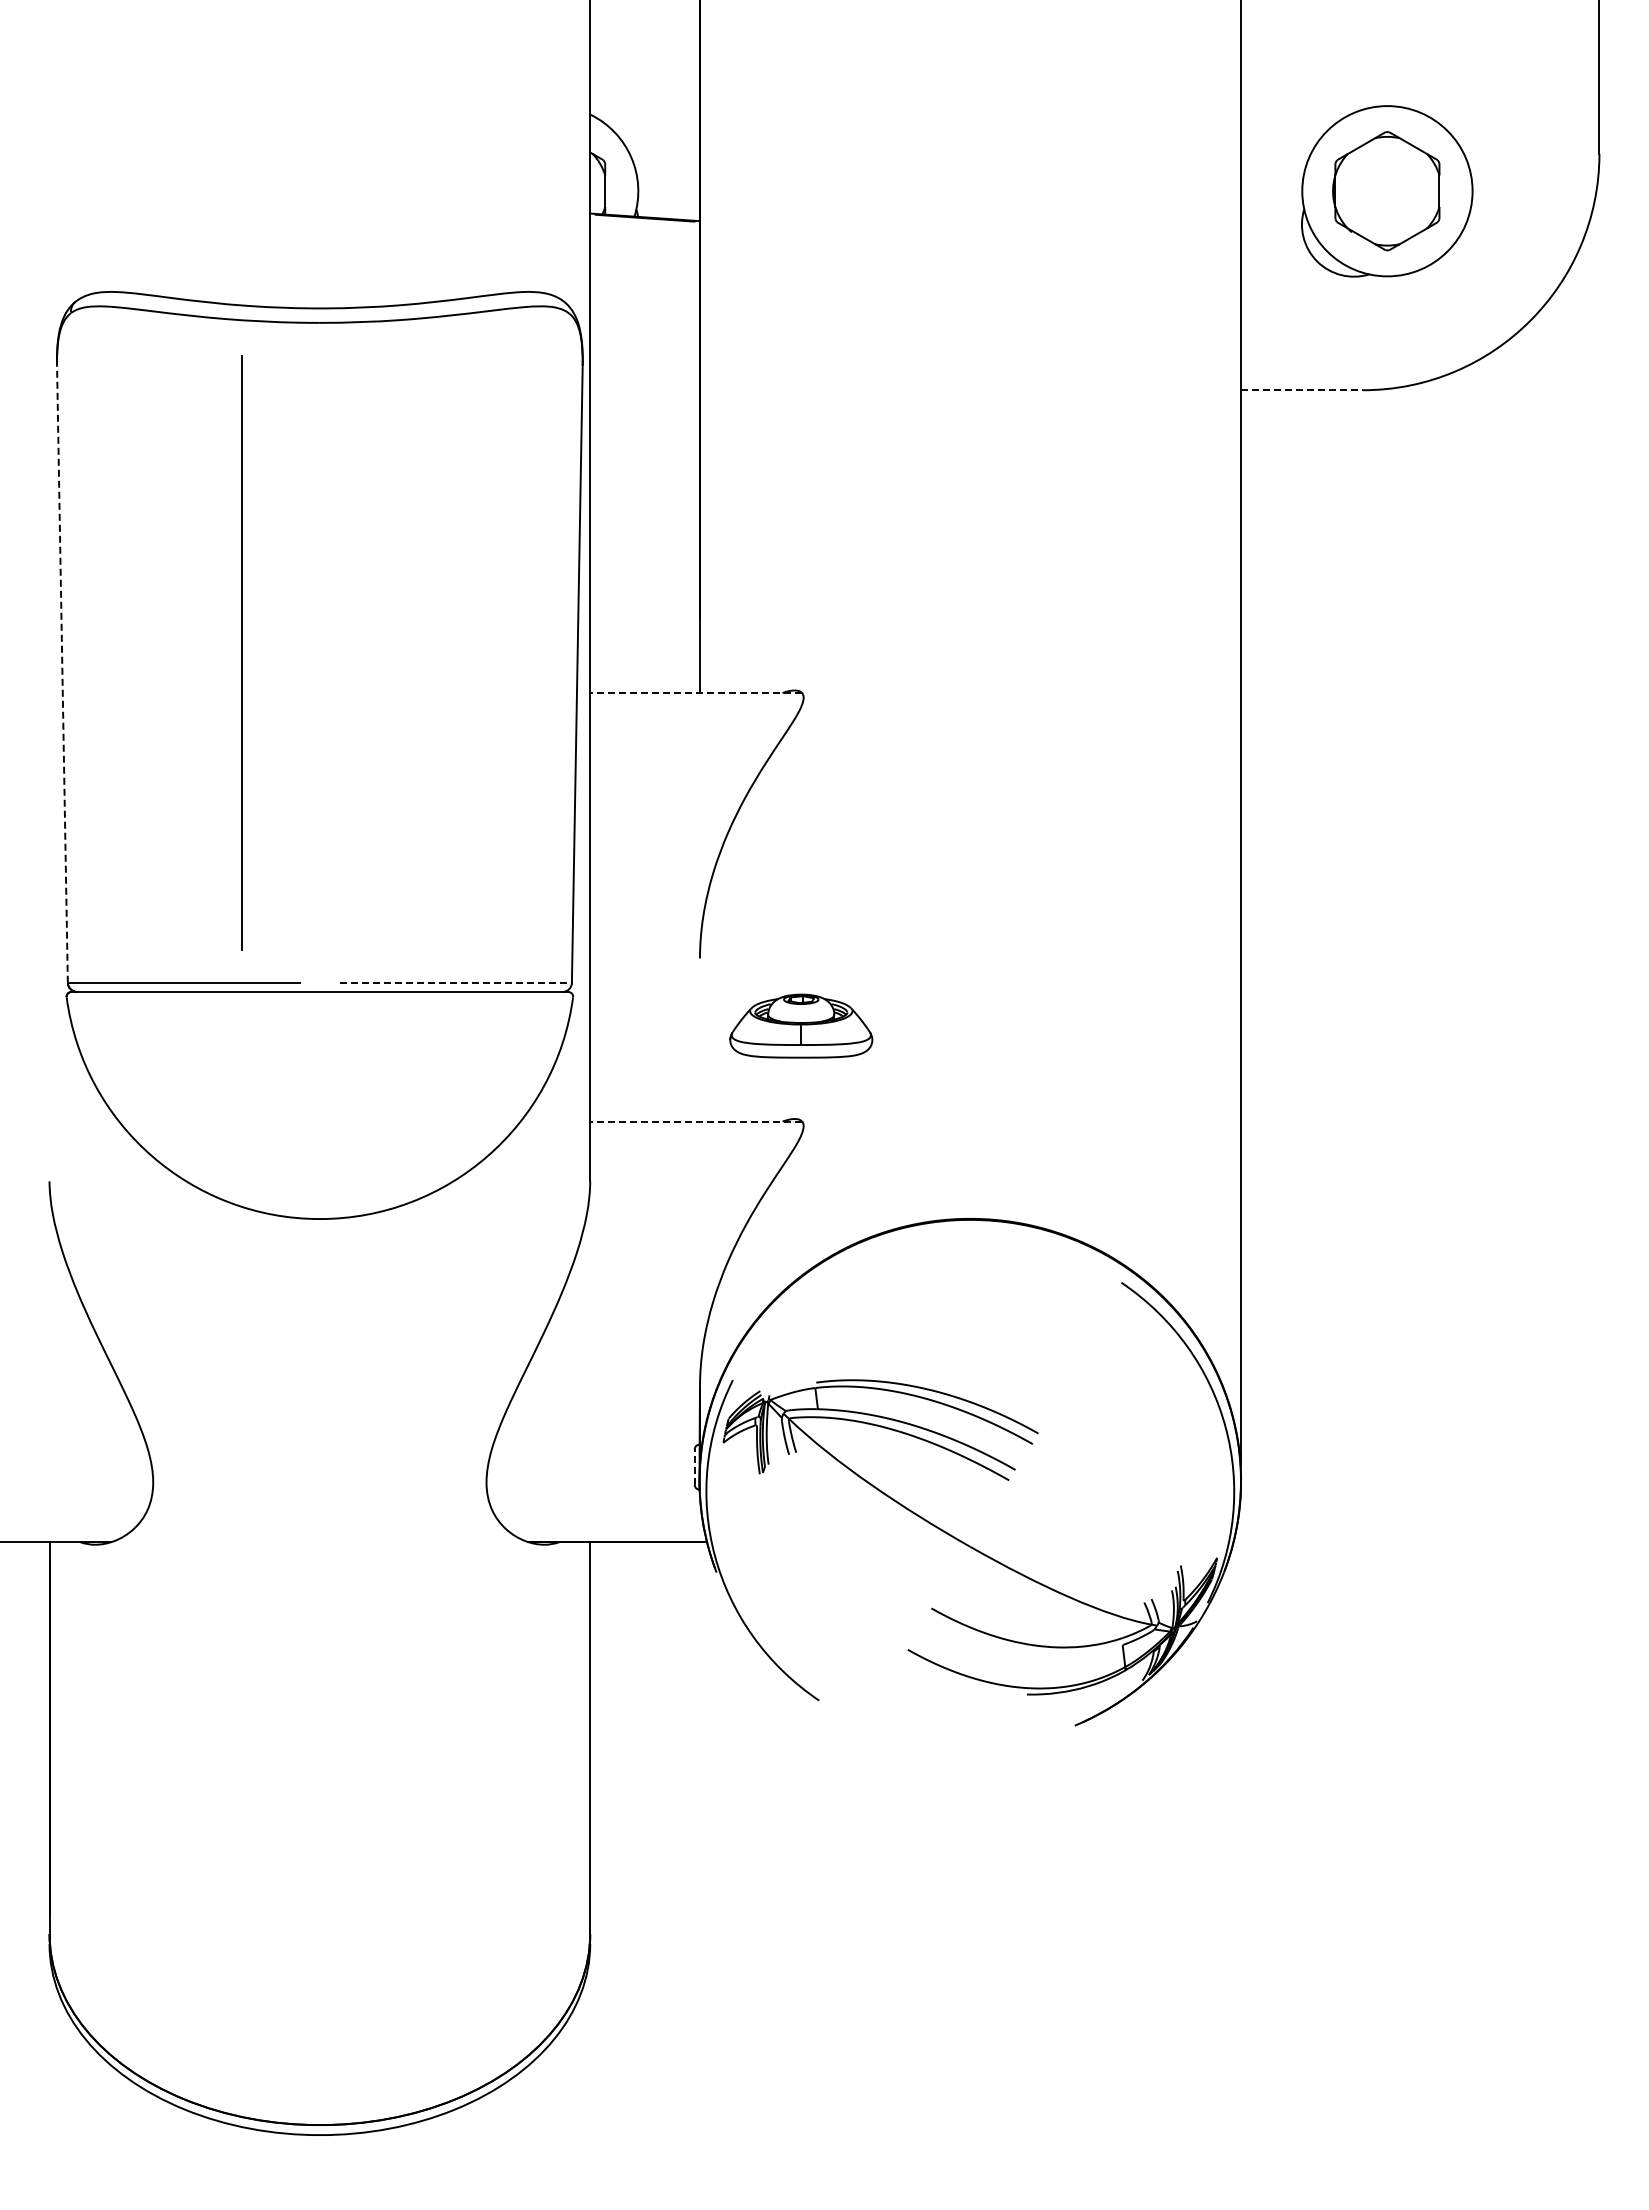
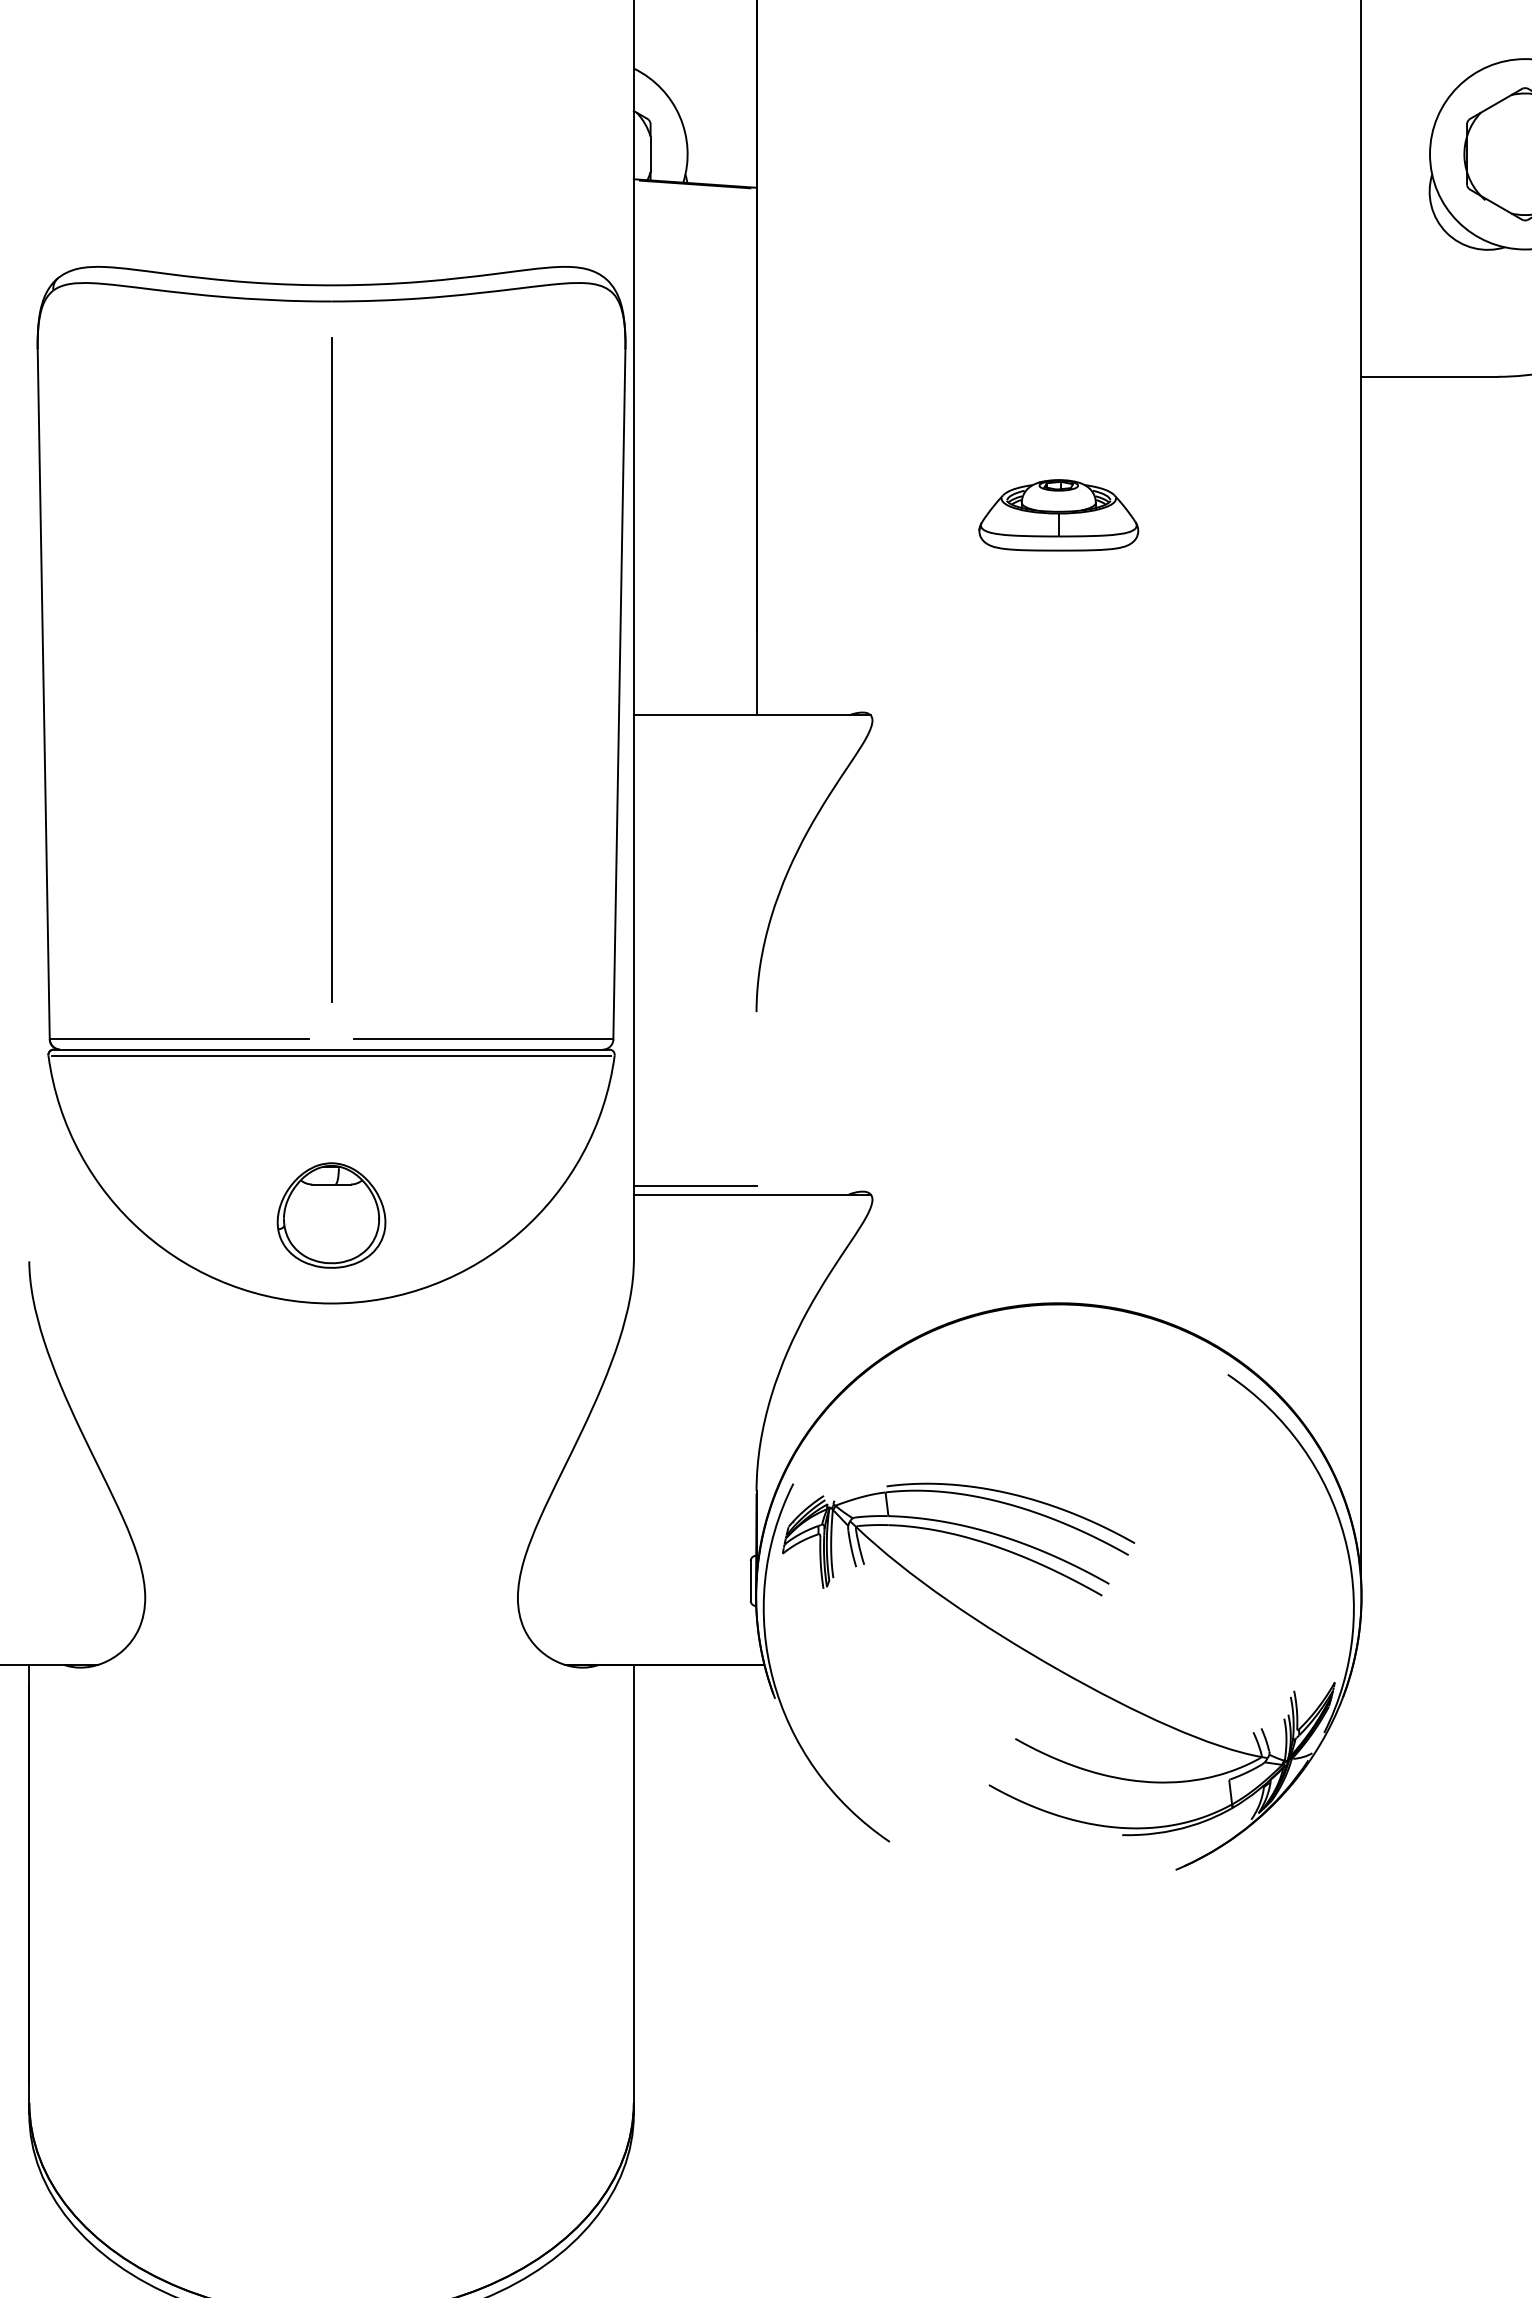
line: (1302, 390) -> (1430, 377), dashed -> solid
line: (241, 652) -> (331, 670), moved
line: (62, 674) -> (43, 694), dashed -> solid
line: (696, 693) -> (752, 715), dashed -> solid
line: (455, 982) -> (483, 1039), dashed -> solid
line: (319, 997) -> (331, 1055), added
part: (801, 1025) -> (1059, 514), moved
line: (644, 1113) -> (694, 1185), added
line: (696, 1121) -> (752, 1194), dashed -> solid
part: (319, 1140) -> (331, 1215), added
line: (694, 1467) -> (750, 1581), dashed -> solid

